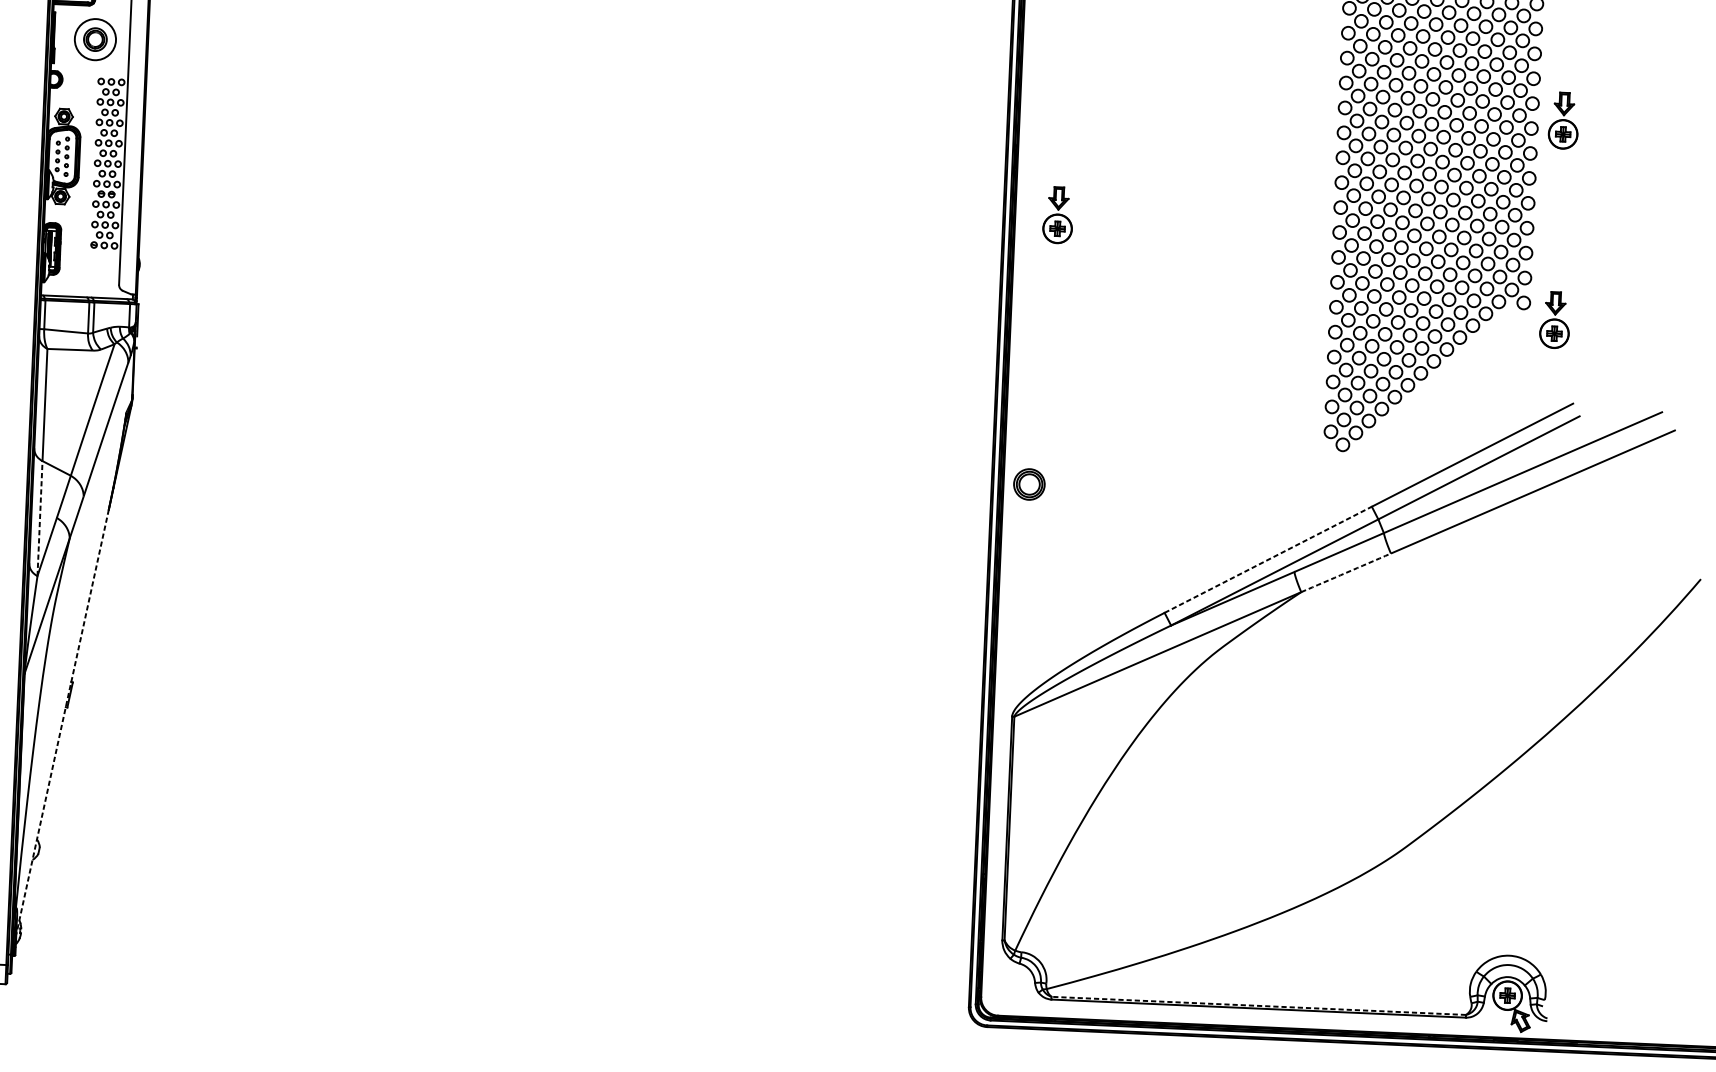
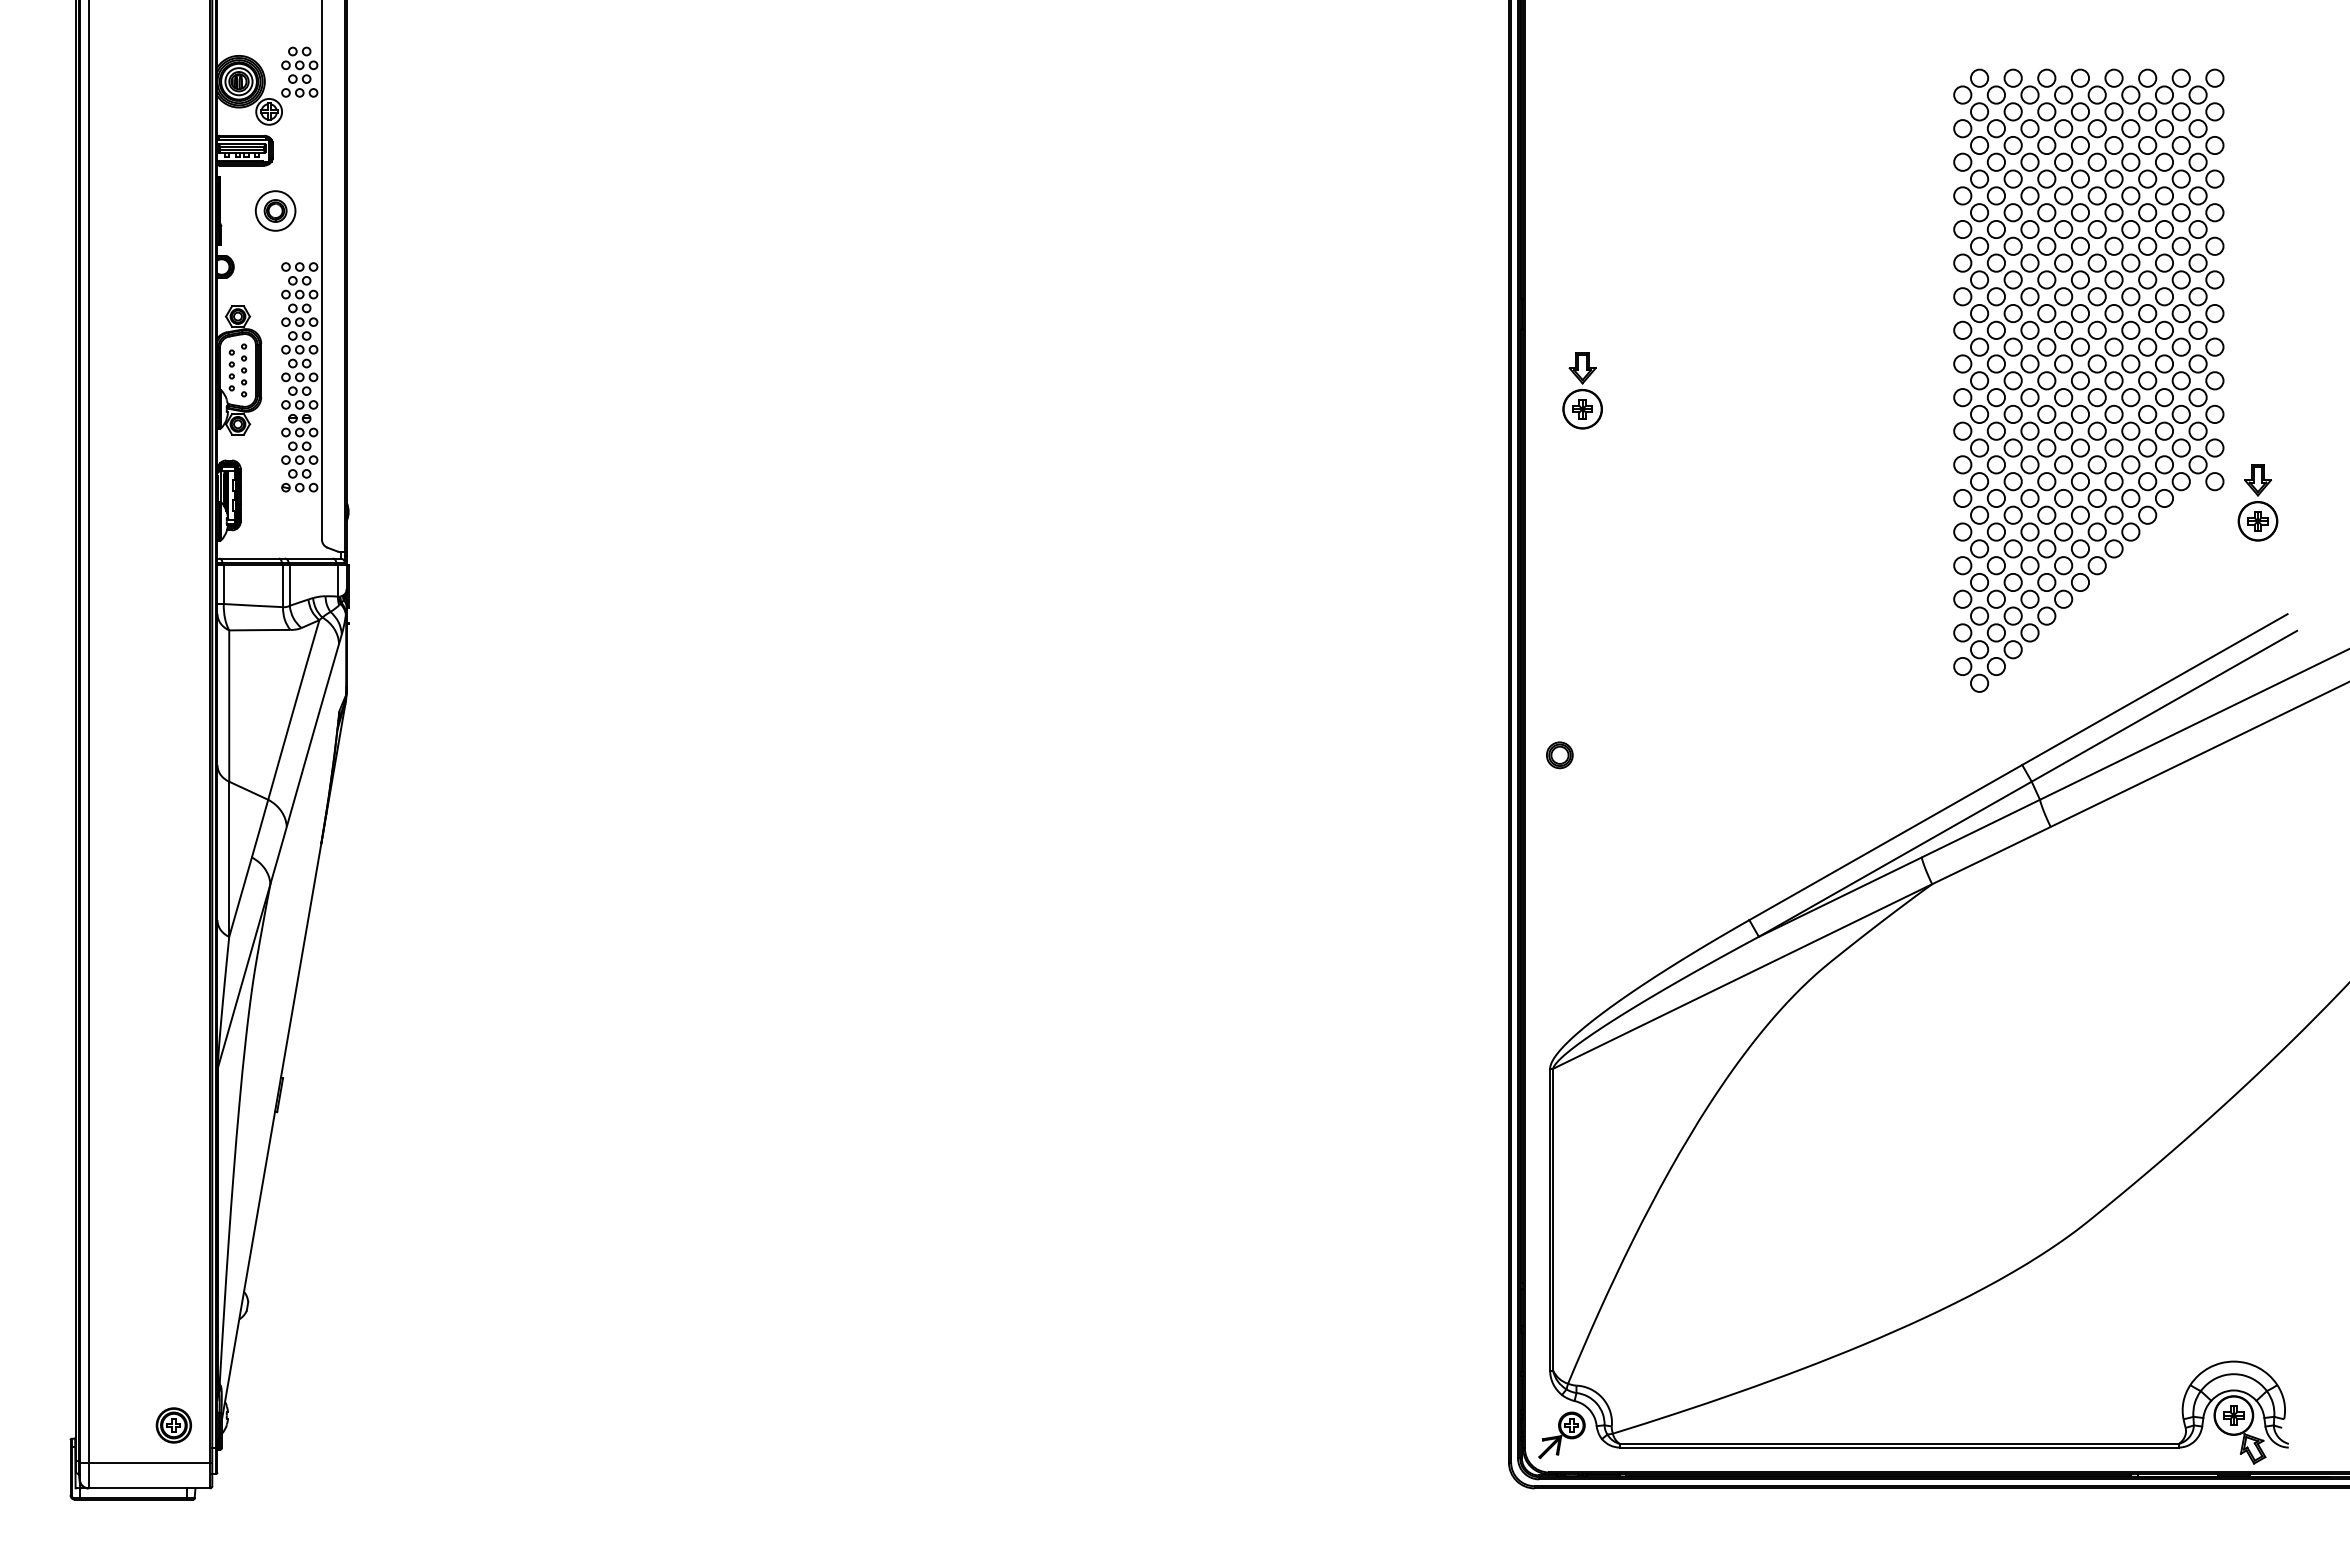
part: (95, 39) -> (275, 210), size x0.71
part: (1563, 120) -> (2257, 233), removed
part: (1029, 484) -> (1559, 755), size x0.62
line: (40, 518) -> (229, 859), dashed -> solid
line: (1268, 559) -> (1885, 842), dashed -> solid
arc: (1346, 572) -> (1991, 855), dashed -> solid
line: (62, 722) -> (271, 1132), dashed -> solid
part: (1008, 988) -> (1561, 1435), added
line: (1258, 1005) -> (1899, 1443), dashed -> solid

